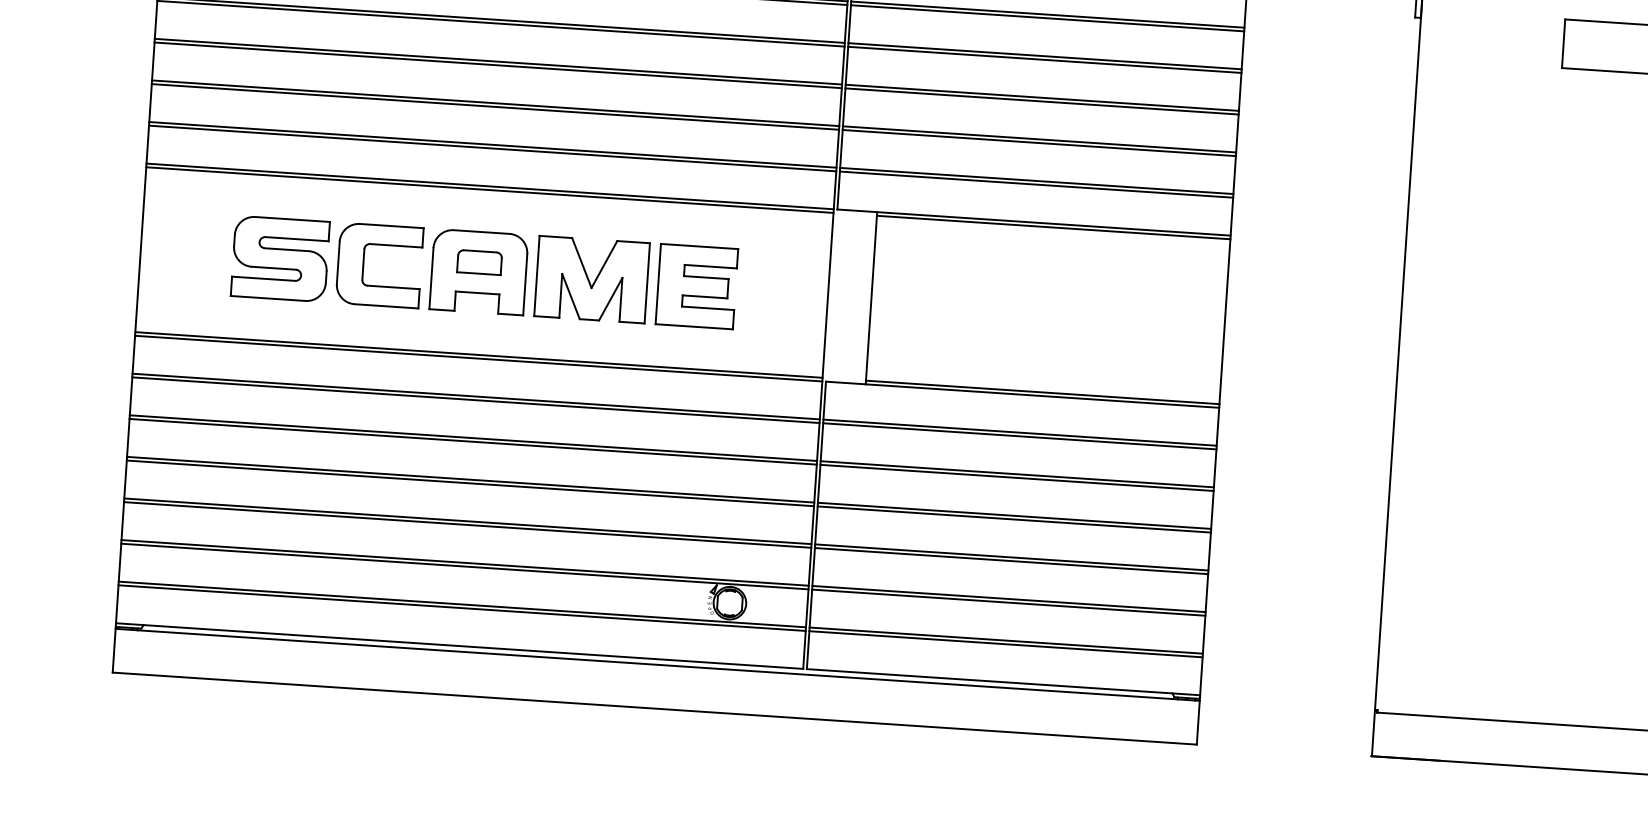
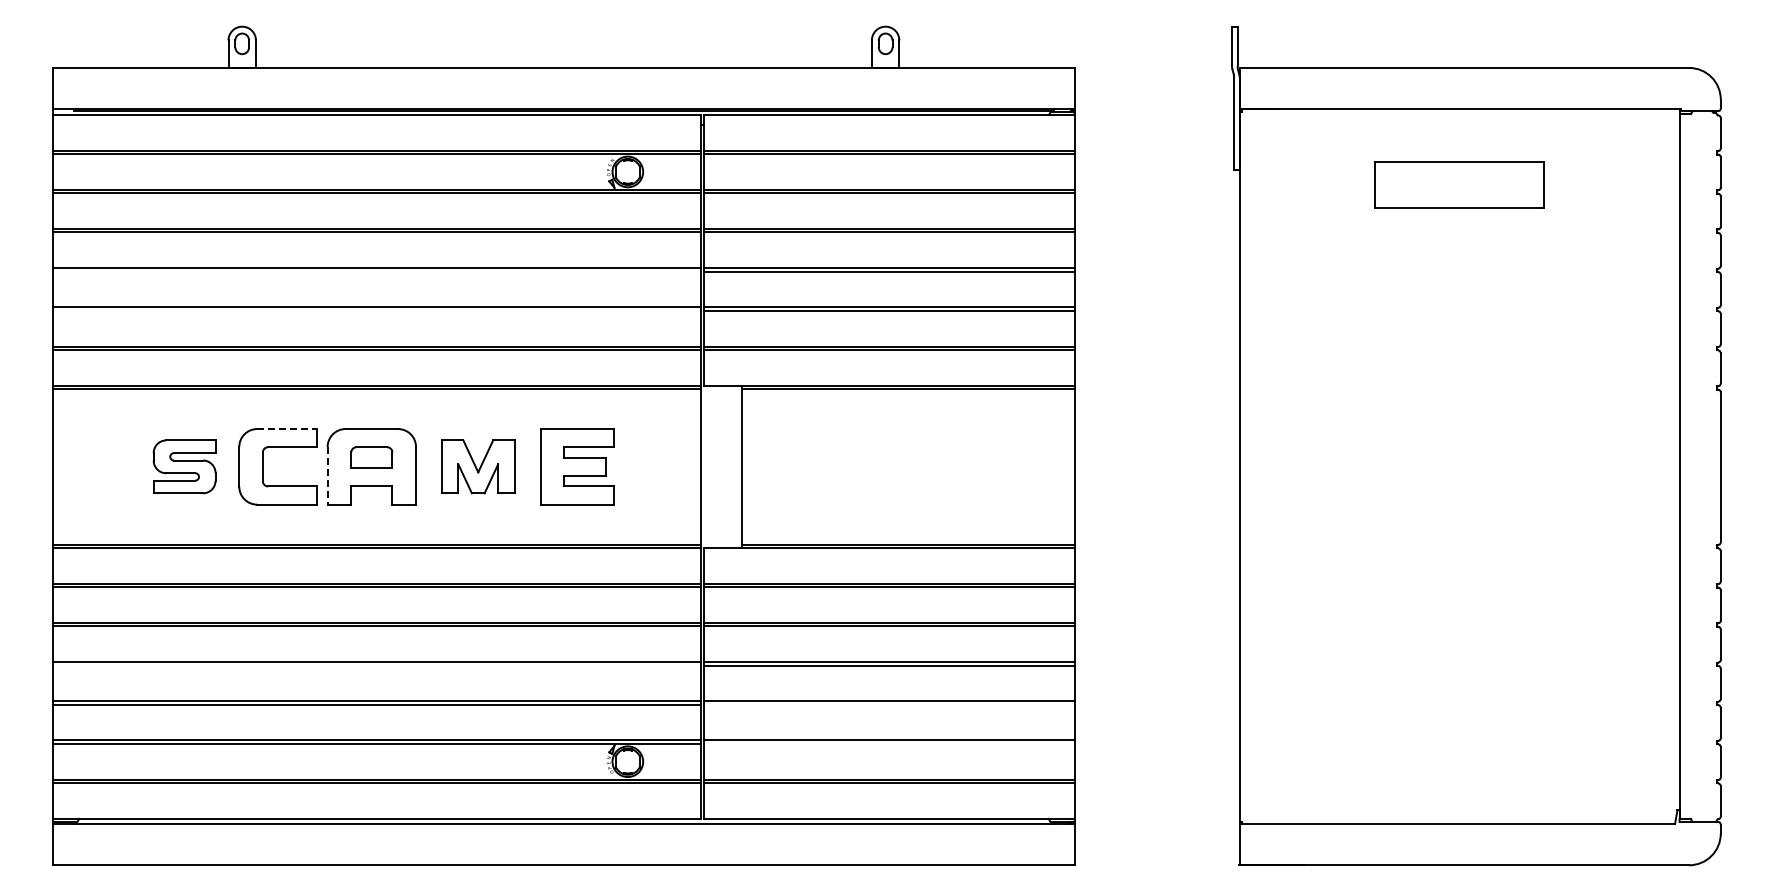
line: (497, 65) -> (376, 271), removed
line: (494, 106) -> (376, 310), removed
line: (392, 226) -> (287, 429), solid -> dashed
part: (280, 258) -> (184, 466), size x0.7
line: (431, 278) -> (327, 475), solid -> dashed
part: (591, 279) -> (477, 466), size x0.7
line: (469, 483) -> (376, 665), removed
line: (1011, 560) -> (889, 704), removed
line: (1008, 602) -> (889, 743), removed

